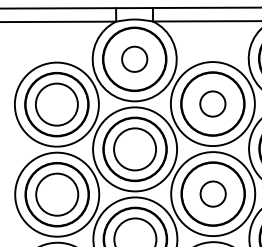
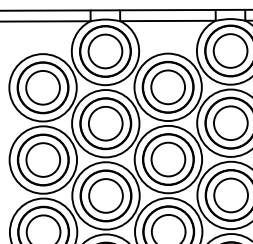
circle: (134, 59) -> (105, 51), size x1.67
circle: (213, 104) -> (168, 87), size x1.67
circle: (213, 194) -> (168, 159), size x1.67

